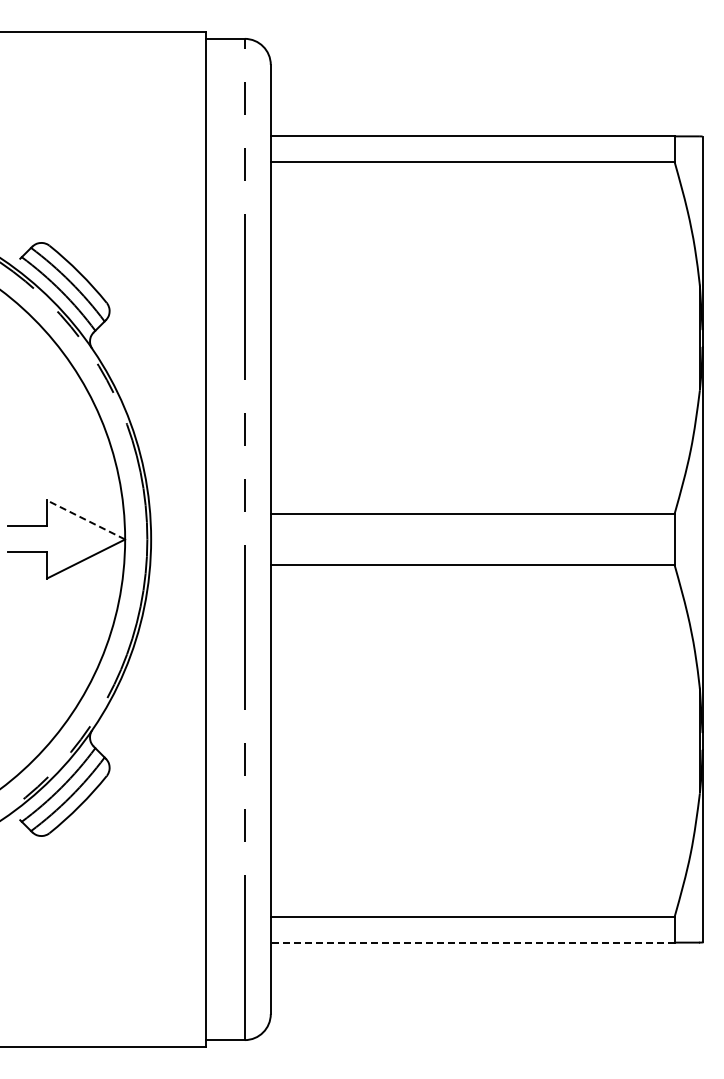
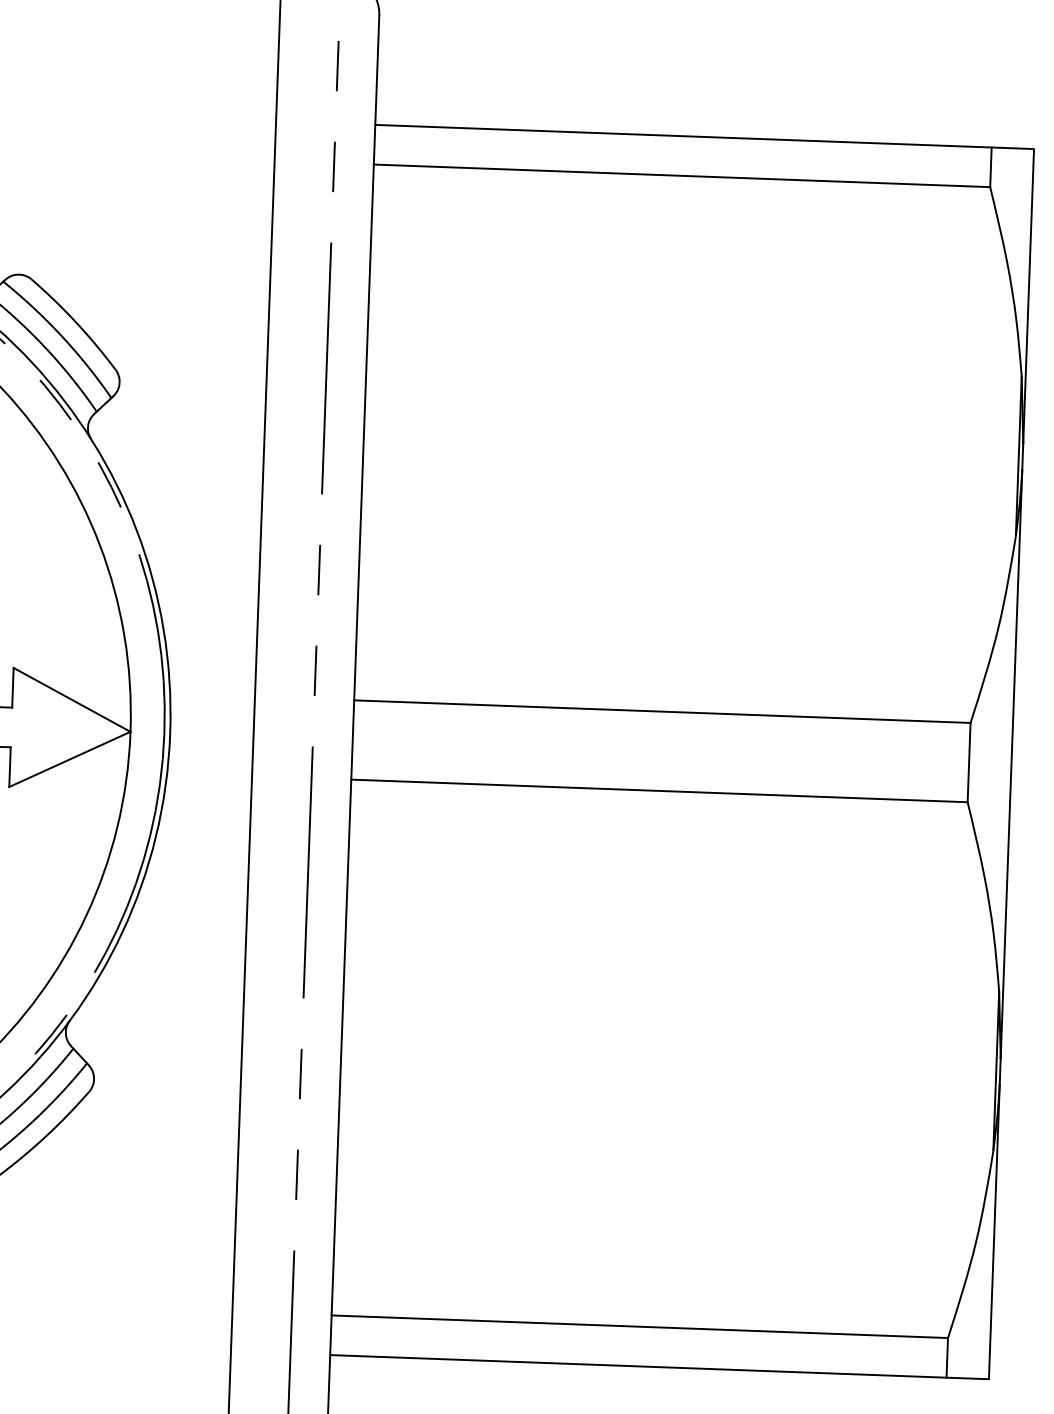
line: (86, 519) -> (72, 699), dashed -> solid
line: (472, 942) -> (637, 1366), dashed -> solid

